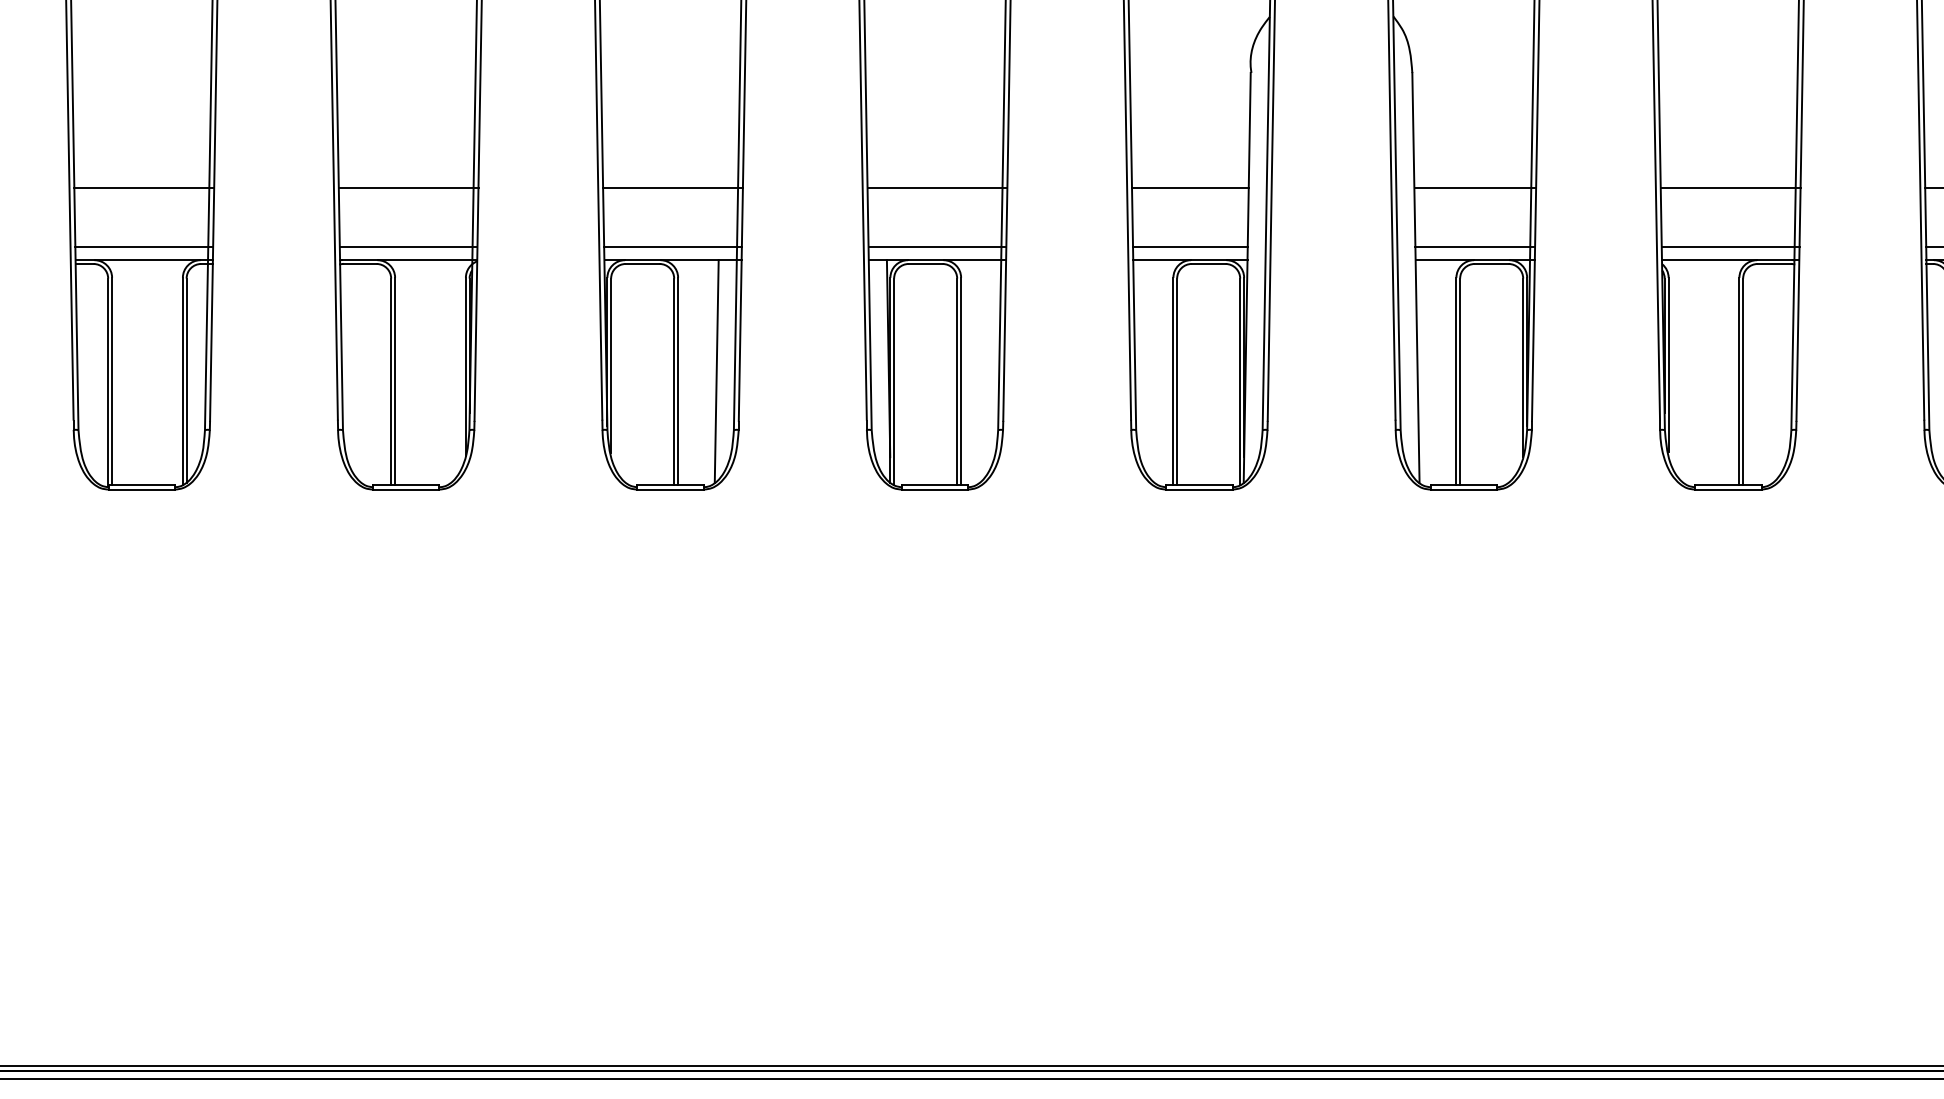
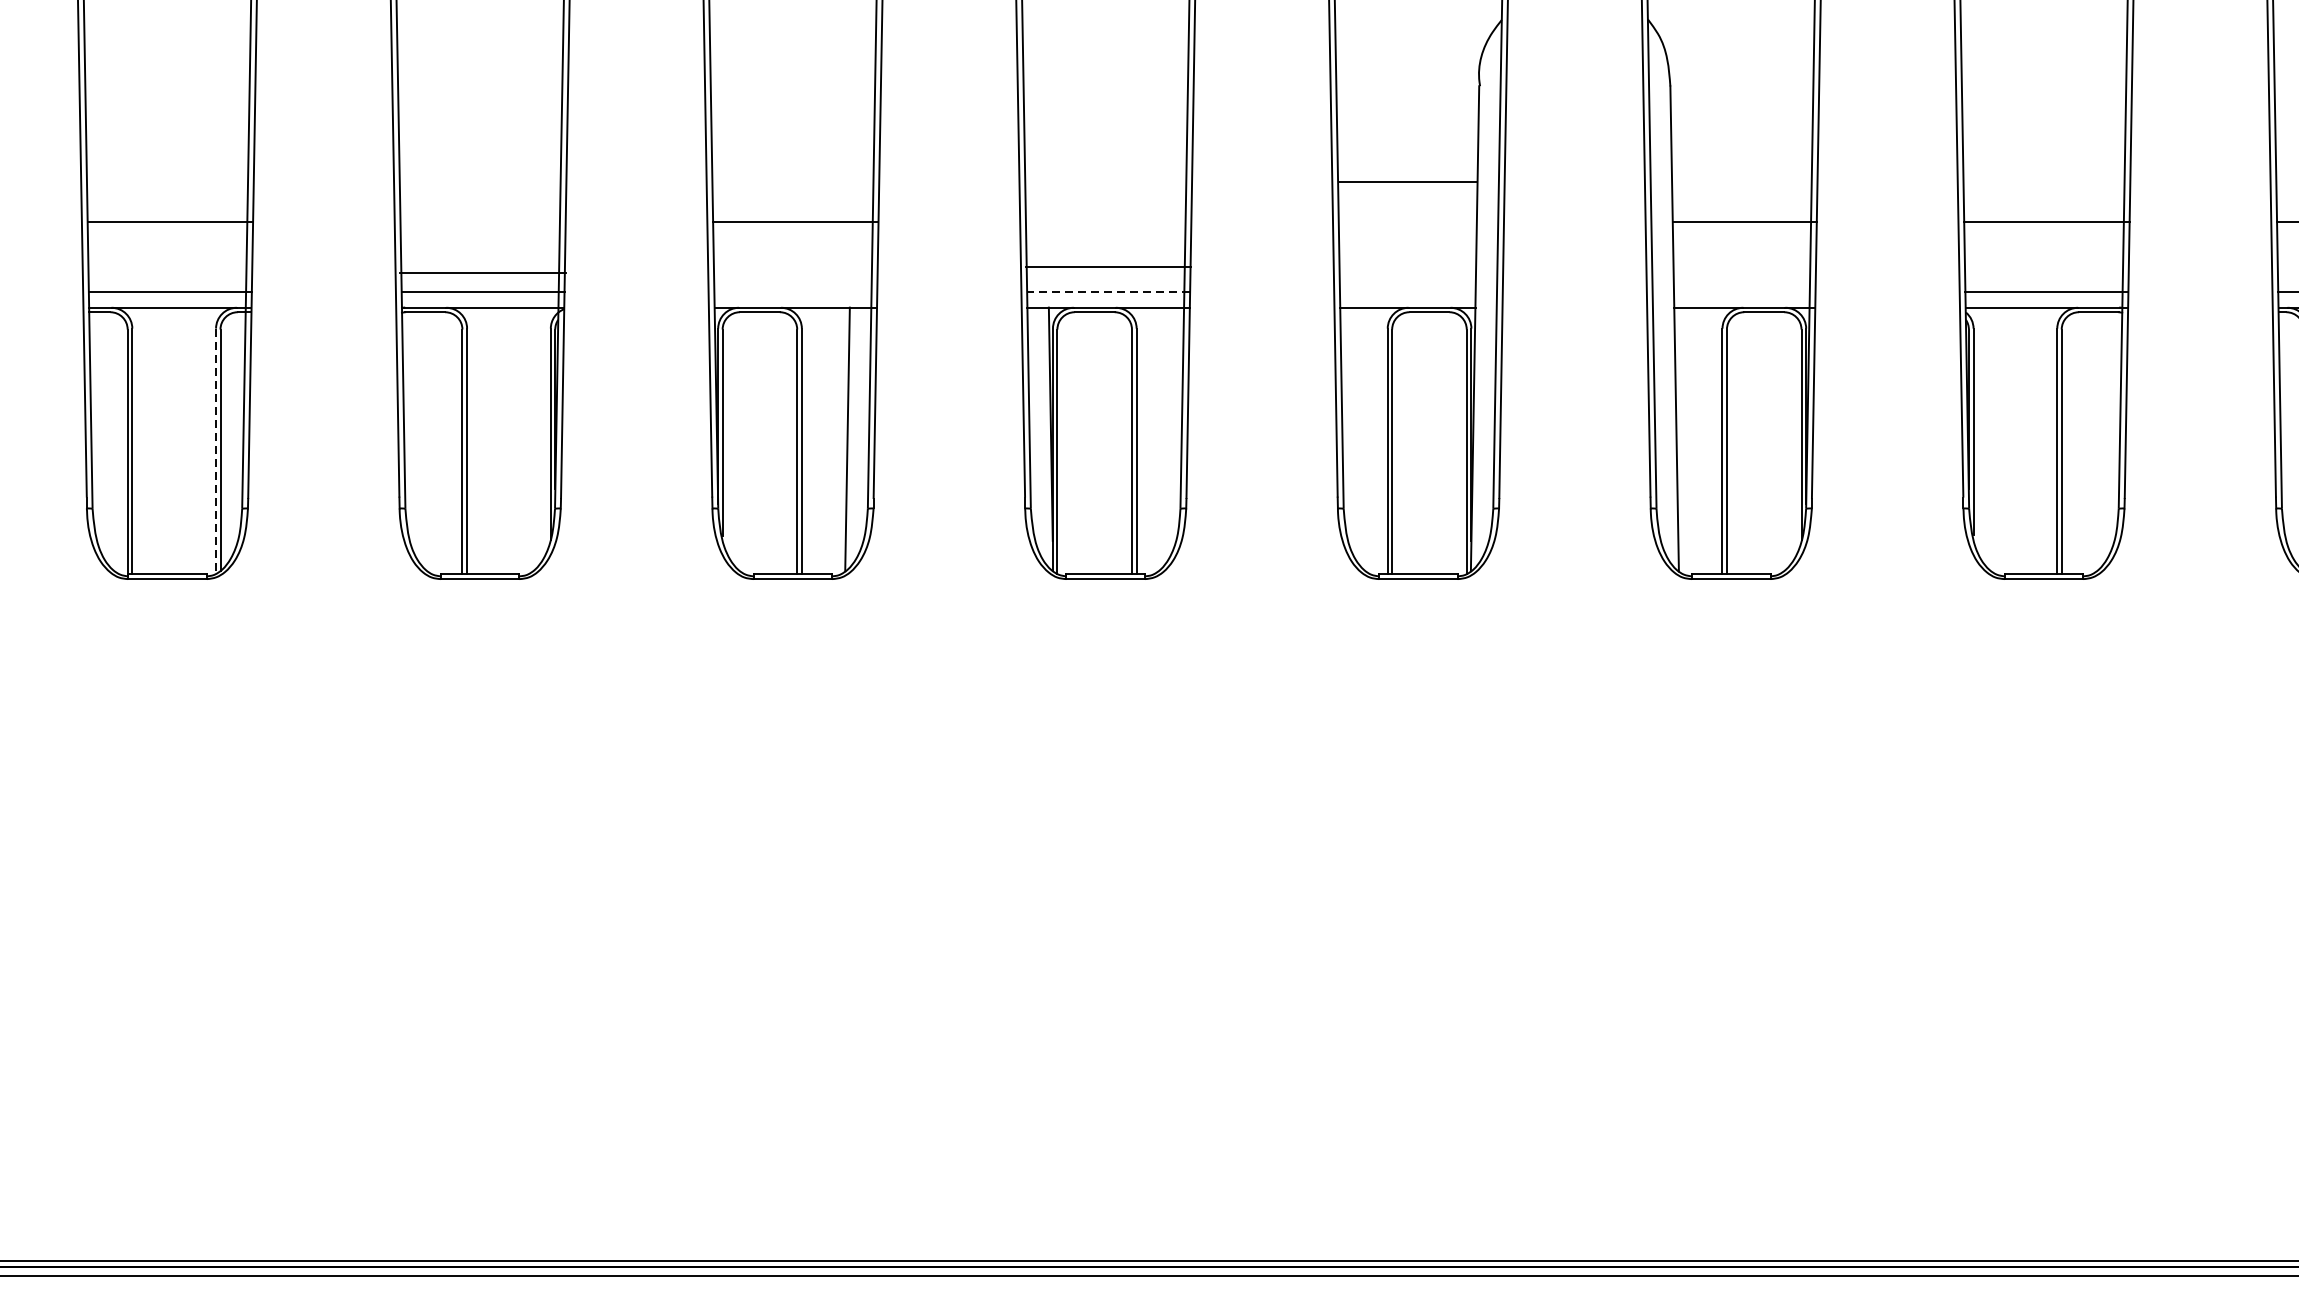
line: (408, 188) -> (482, 273), moved
line: (937, 188) -> (1108, 267), moved
line: (1189, 188) -> (1406, 182), moved
line: (672, 246) -> (795, 291), removed
line: (937, 246) -> (1108, 291), solid -> dashed
line: (1190, 246) -> (1407, 291), removed
line: (1475, 246) -> (1745, 291), removed
line: (182, 381) -> (215, 451), solid -> dashed

